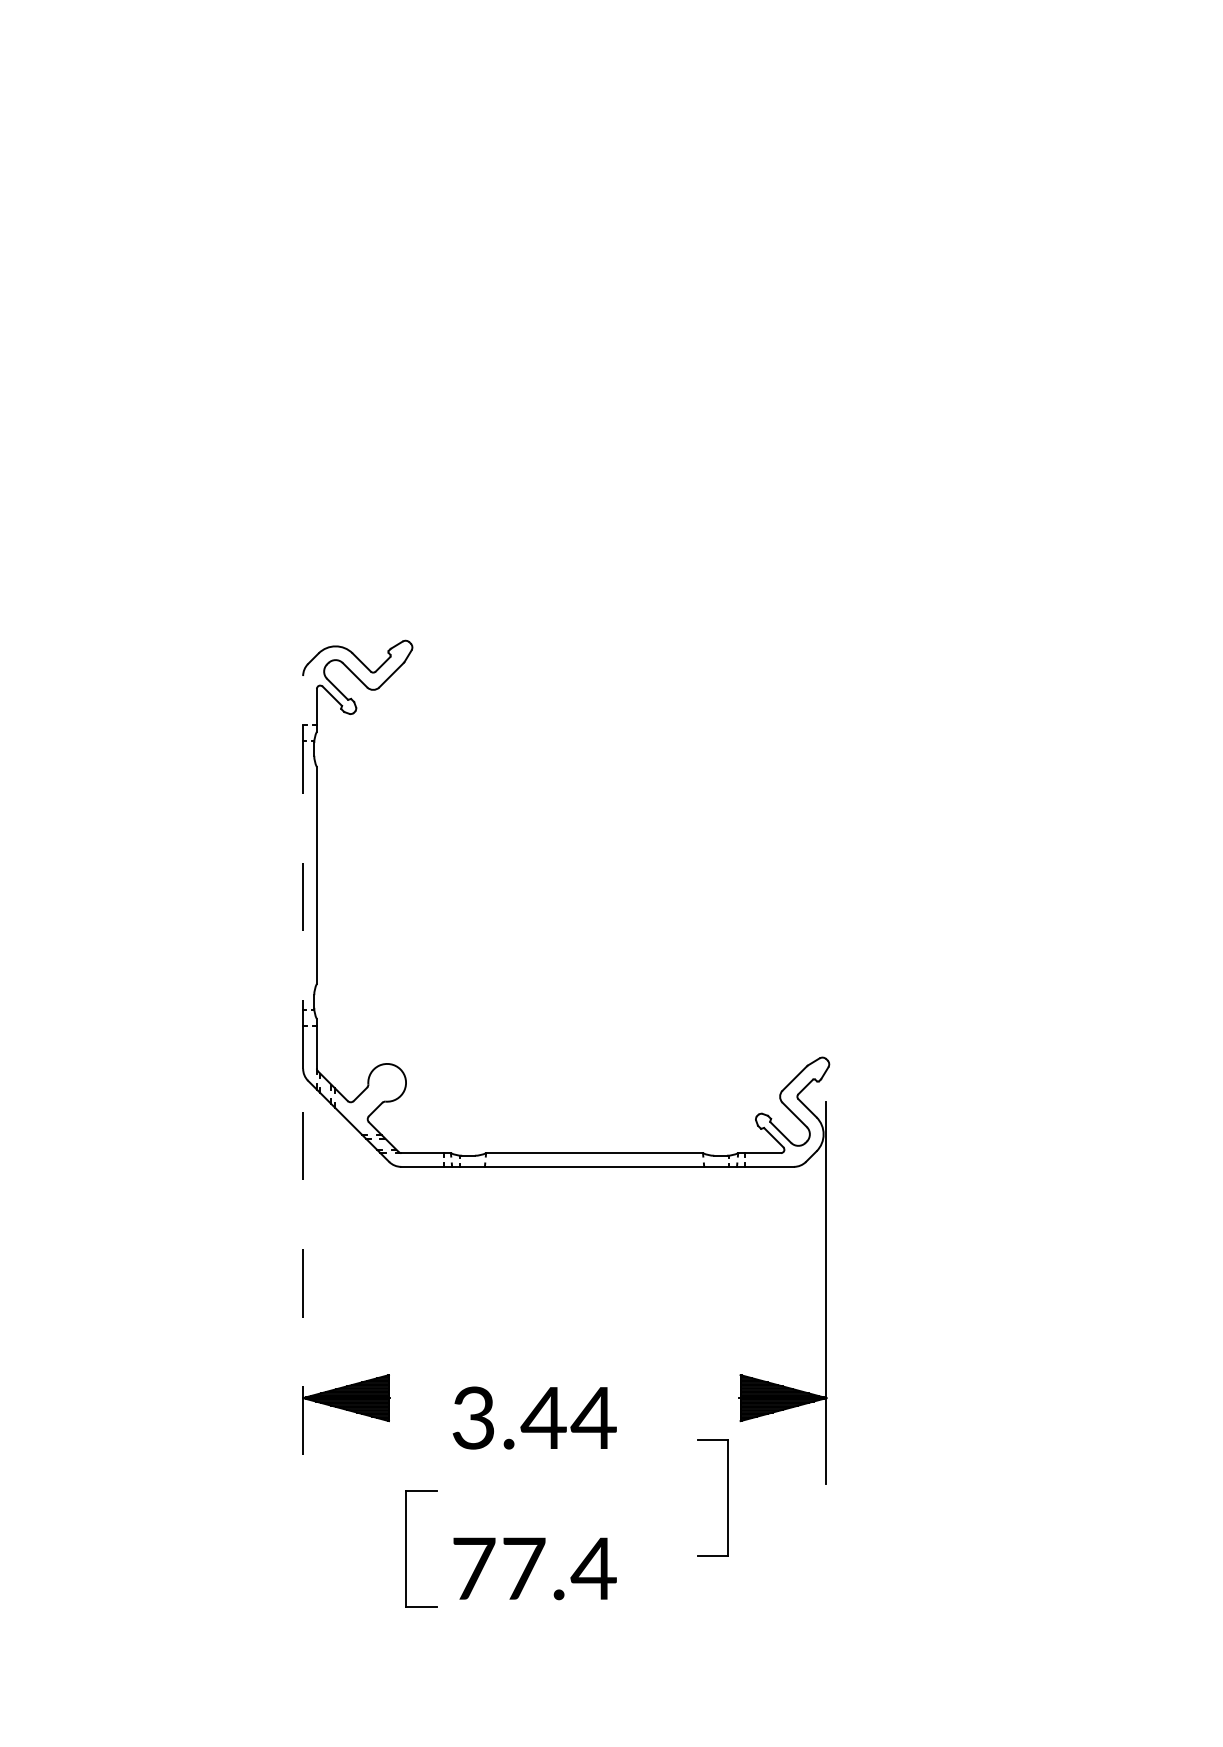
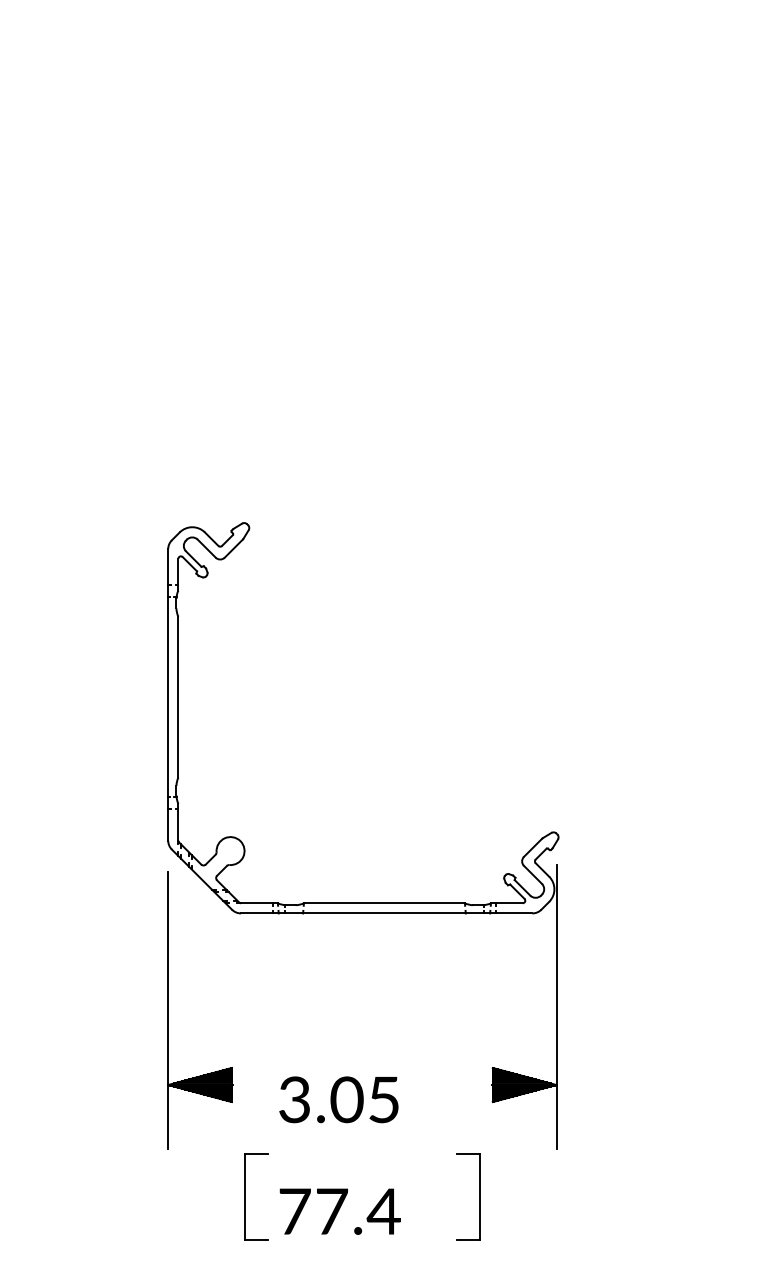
line: (303, 871) -> (168, 694), dashed -> solid
line: (303, 1298) -> (168, 1011), dashed -> solid
text: (568, 1417) -> (365, 1099), 3.44 -> 3.05
part: (727, 1497) -> (479, 1196), moved

